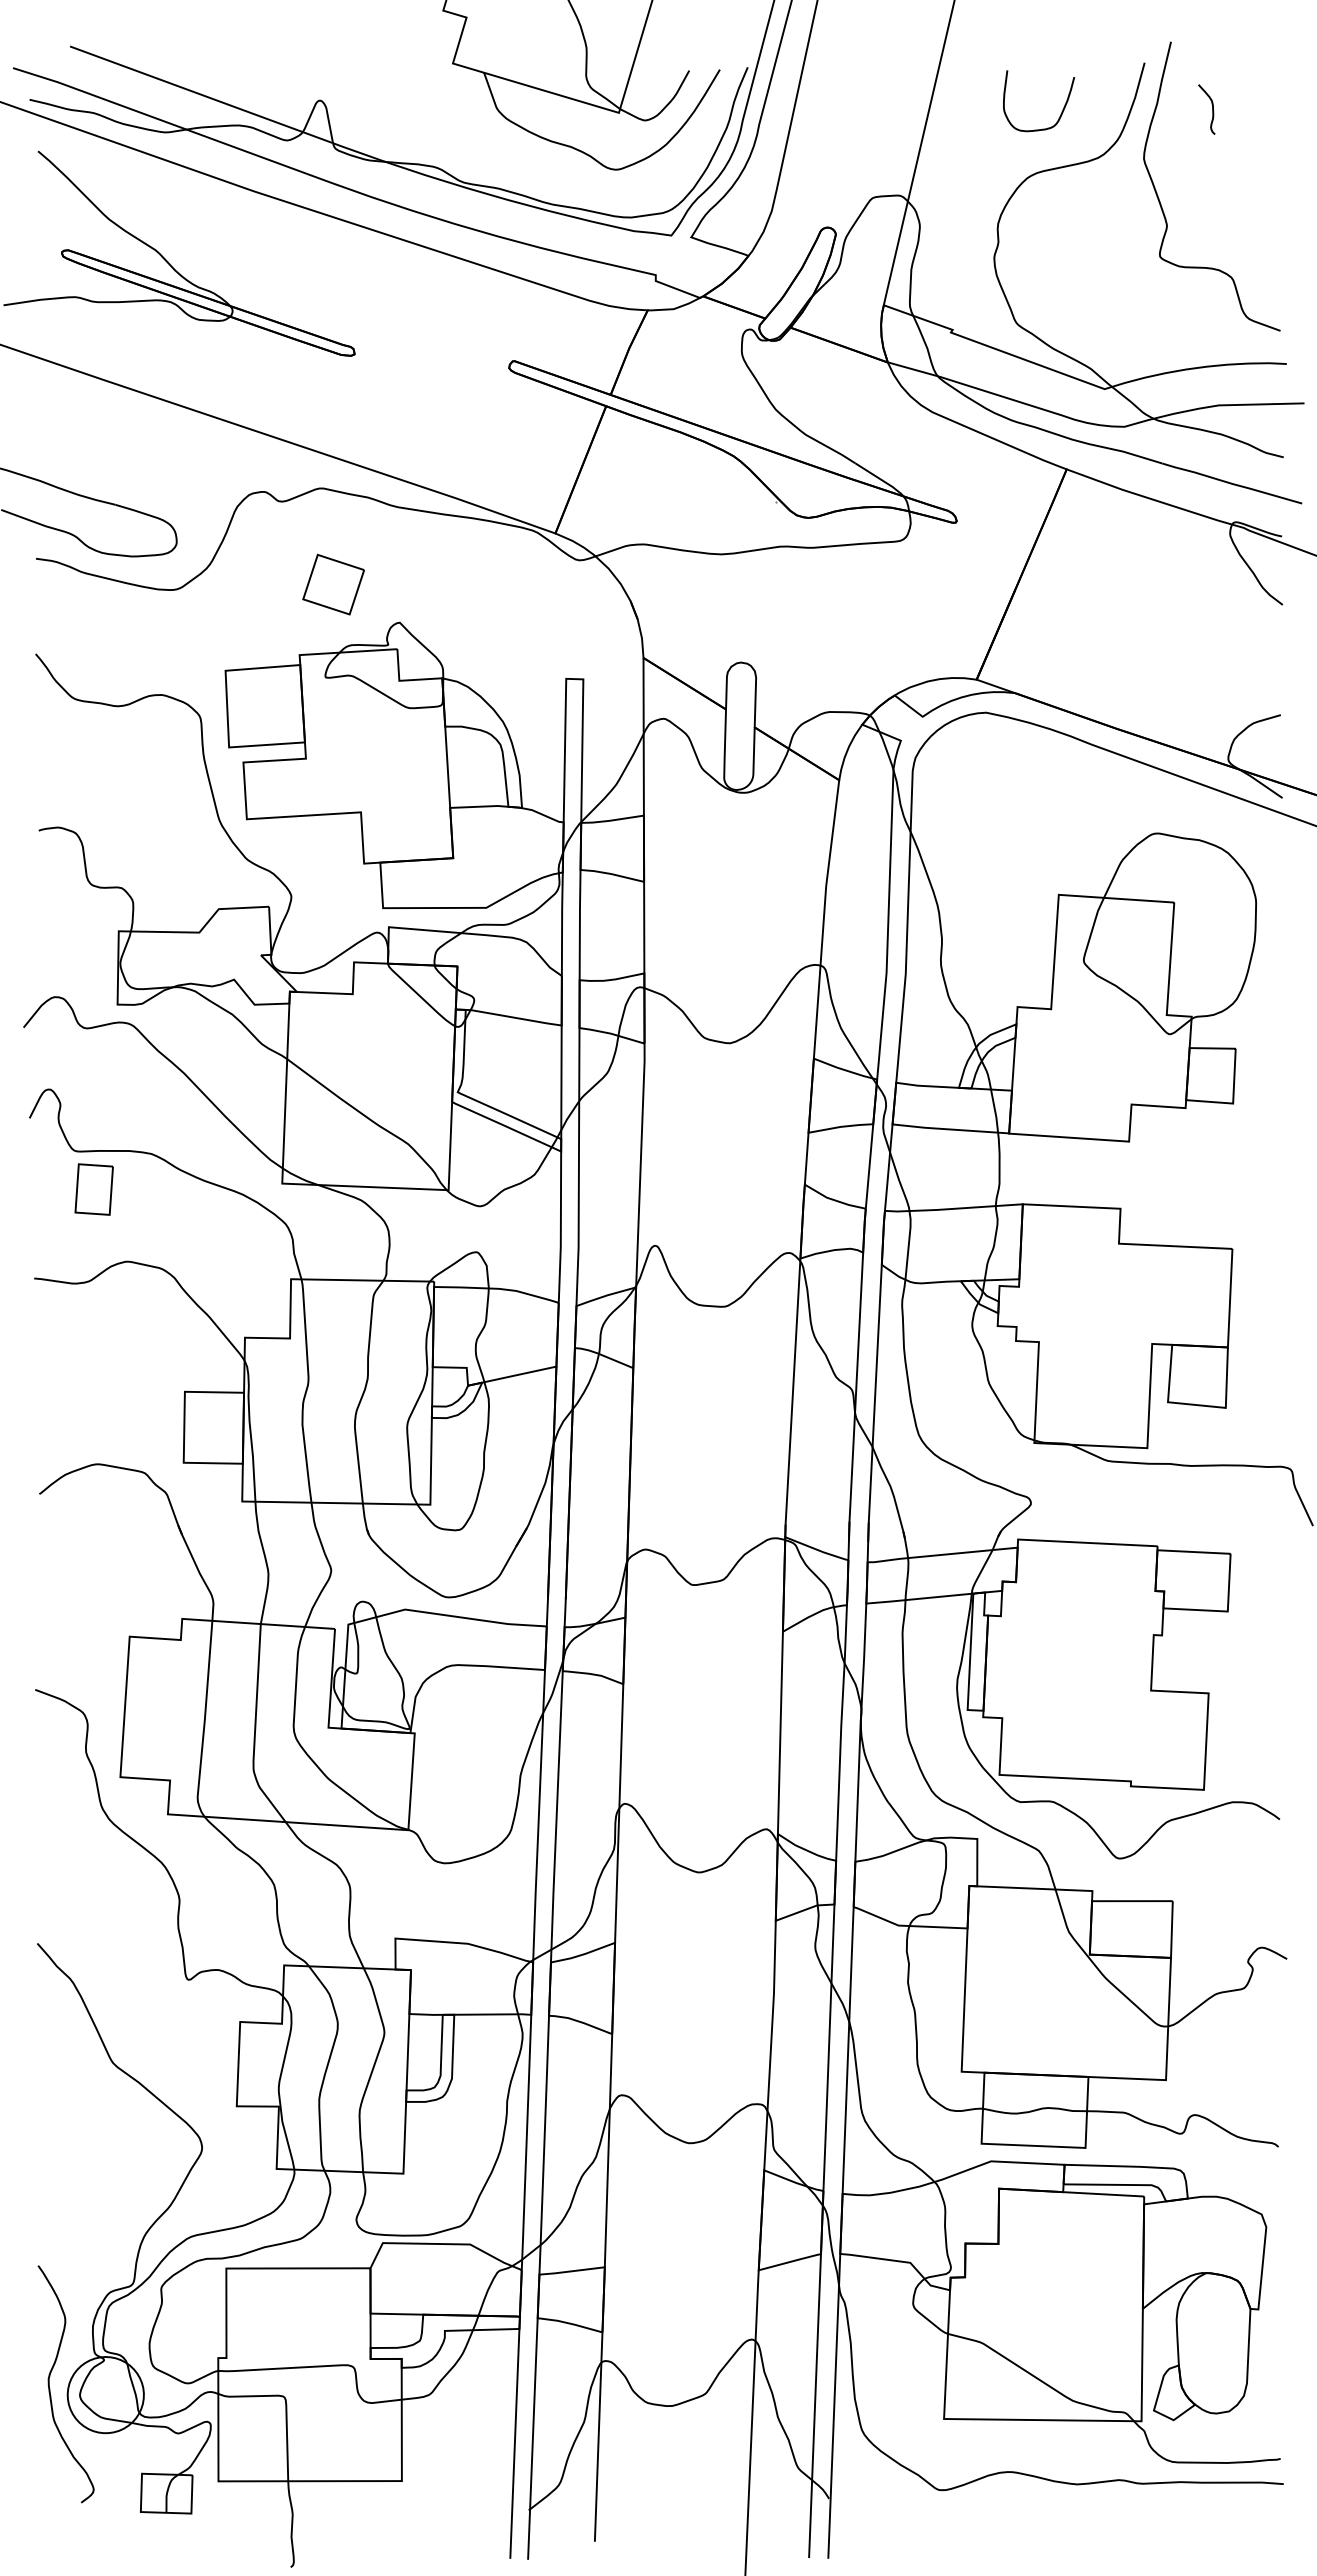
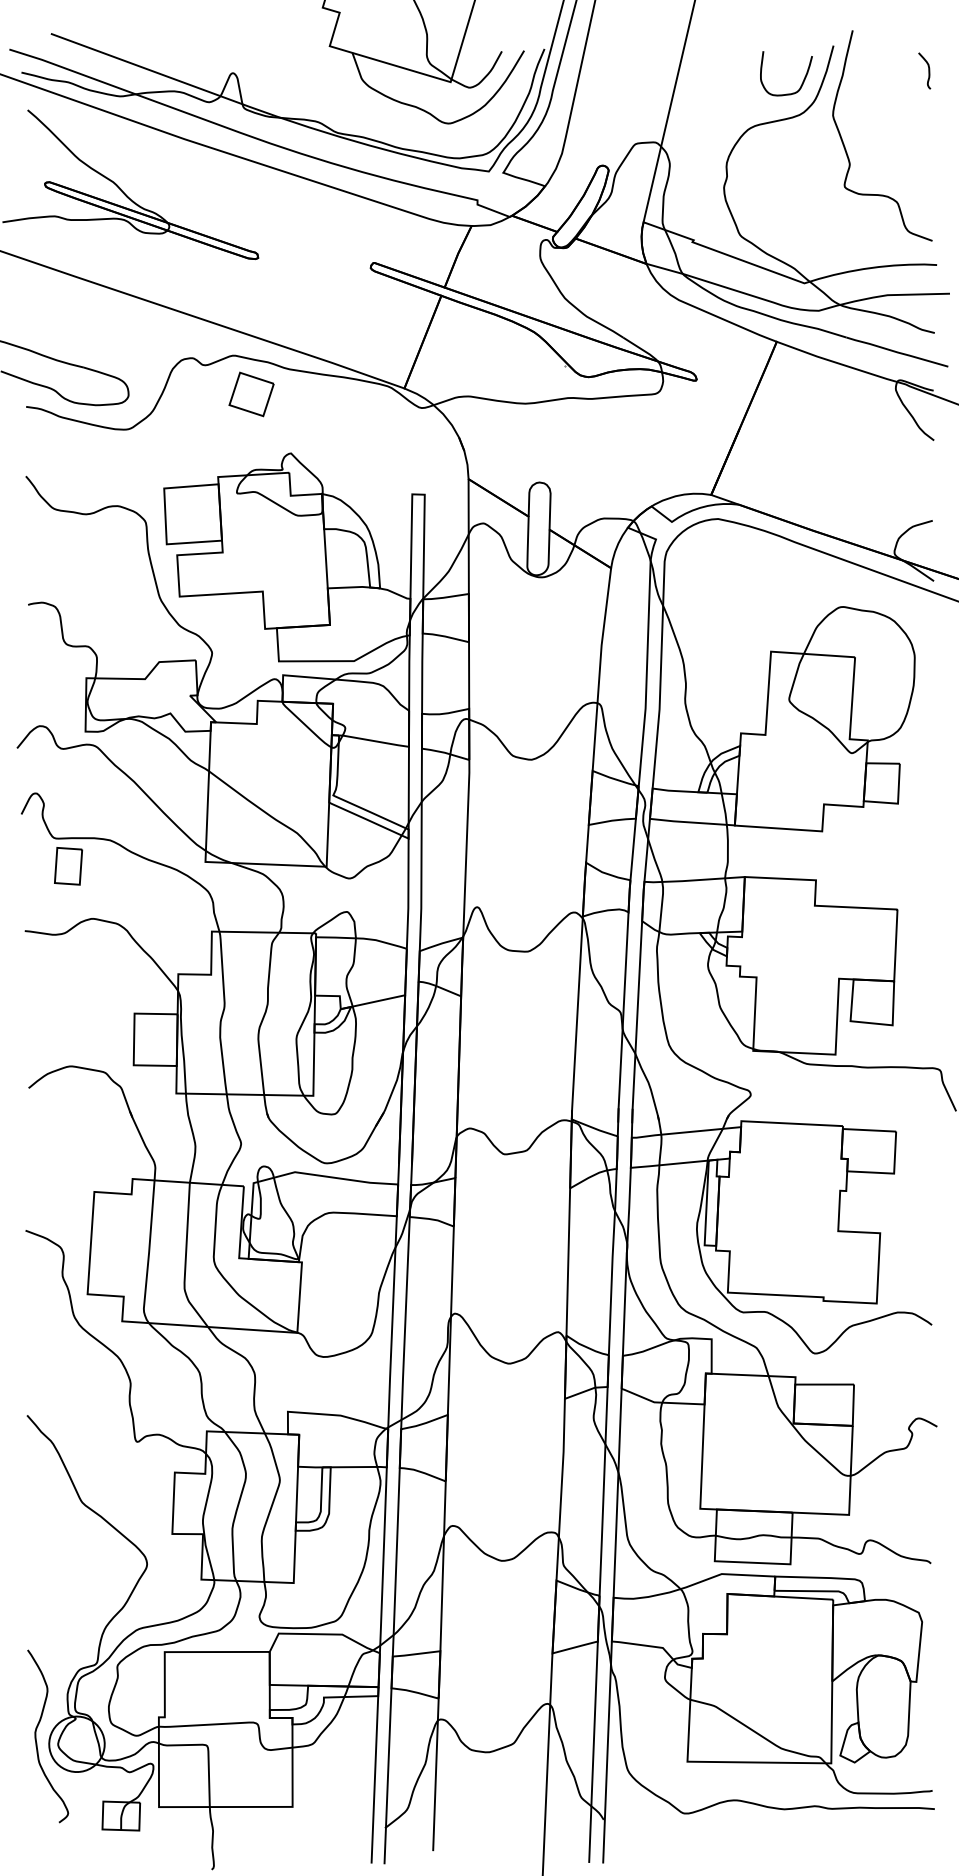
curve: (1212, 109) -> (928, 70), moved
curve: (1061, 111) -> (802, 81), moved
part: (333, 584) -> (251, 394), moved

